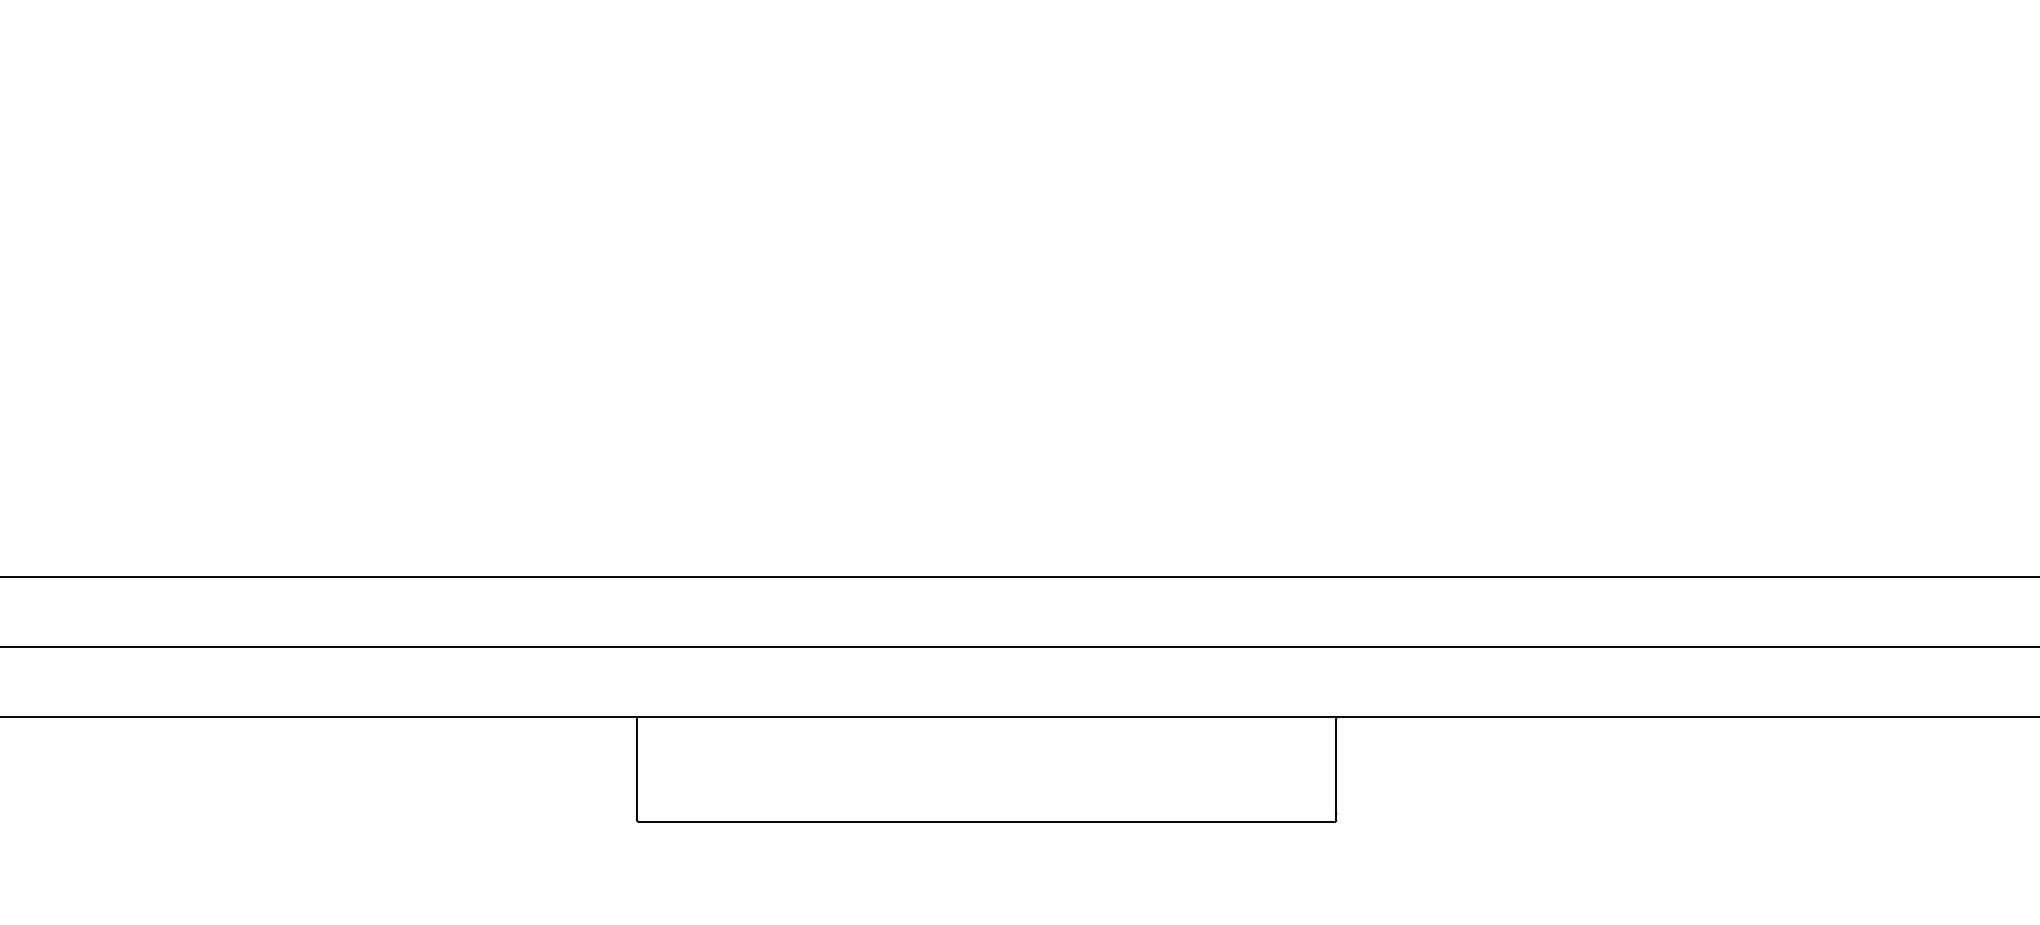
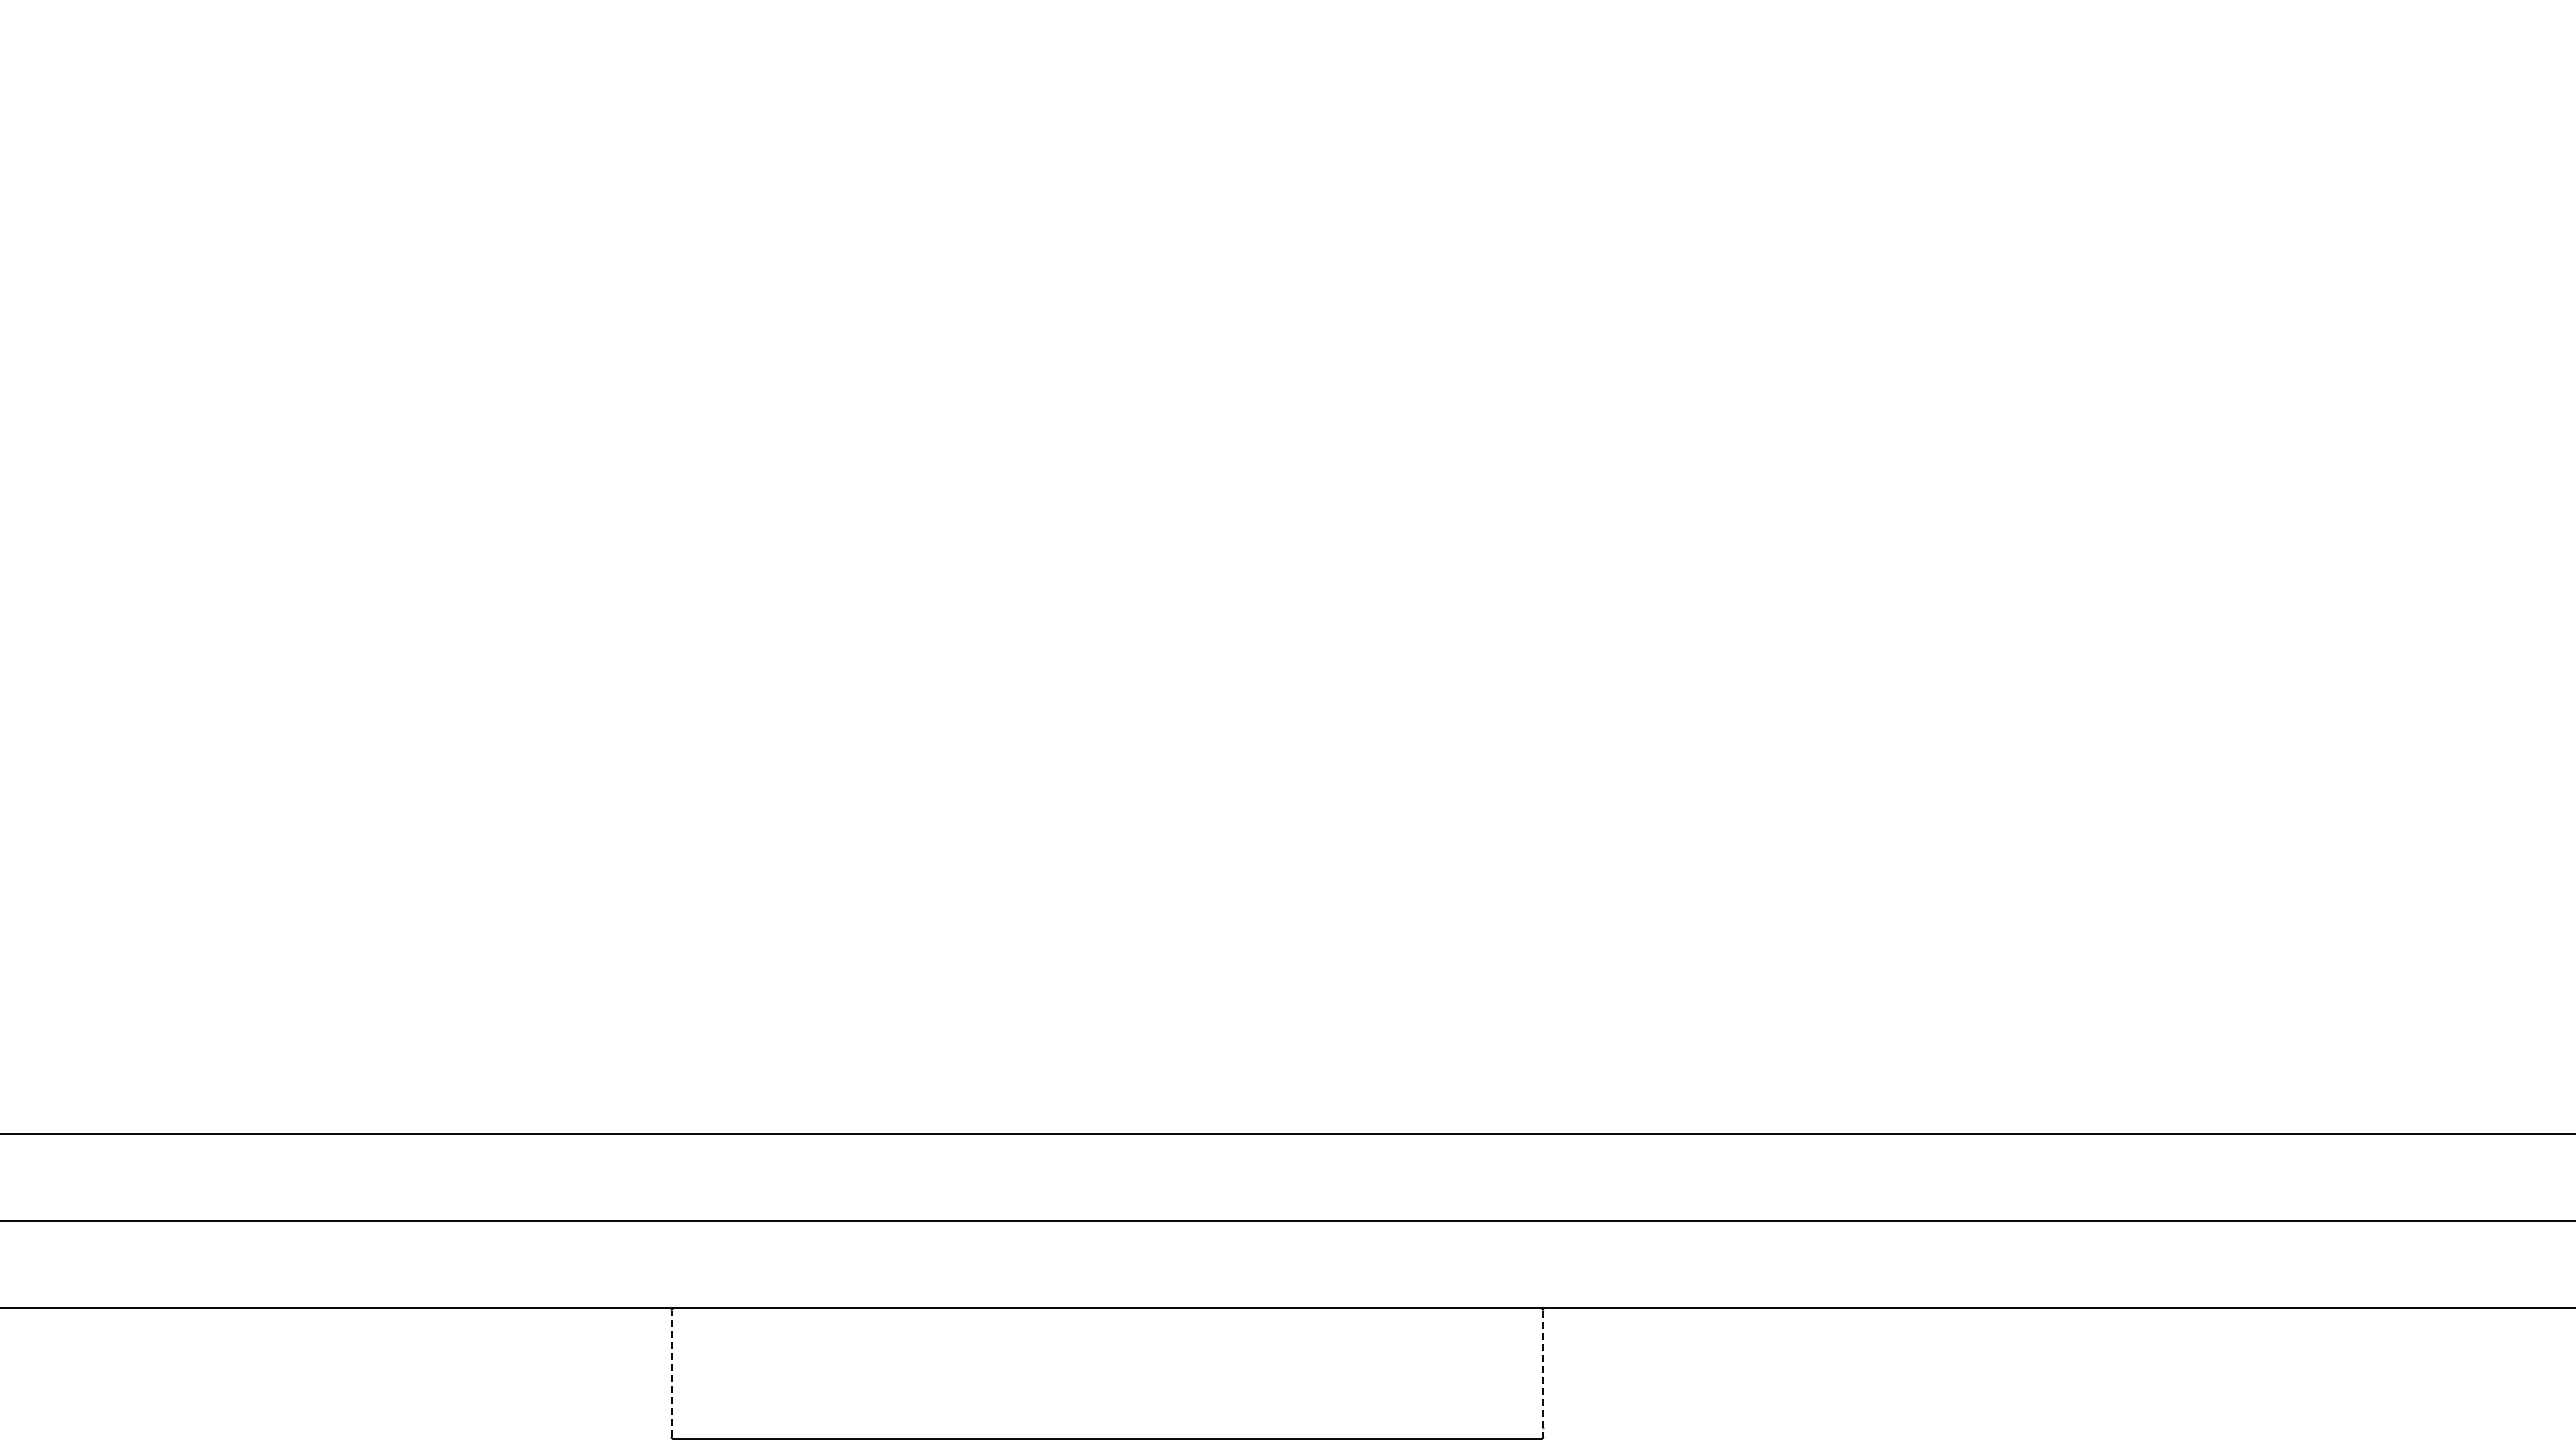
line: (636, 769) -> (671, 1373), solid -> dashed
line: (1336, 769) -> (1543, 1374), solid -> dashed

